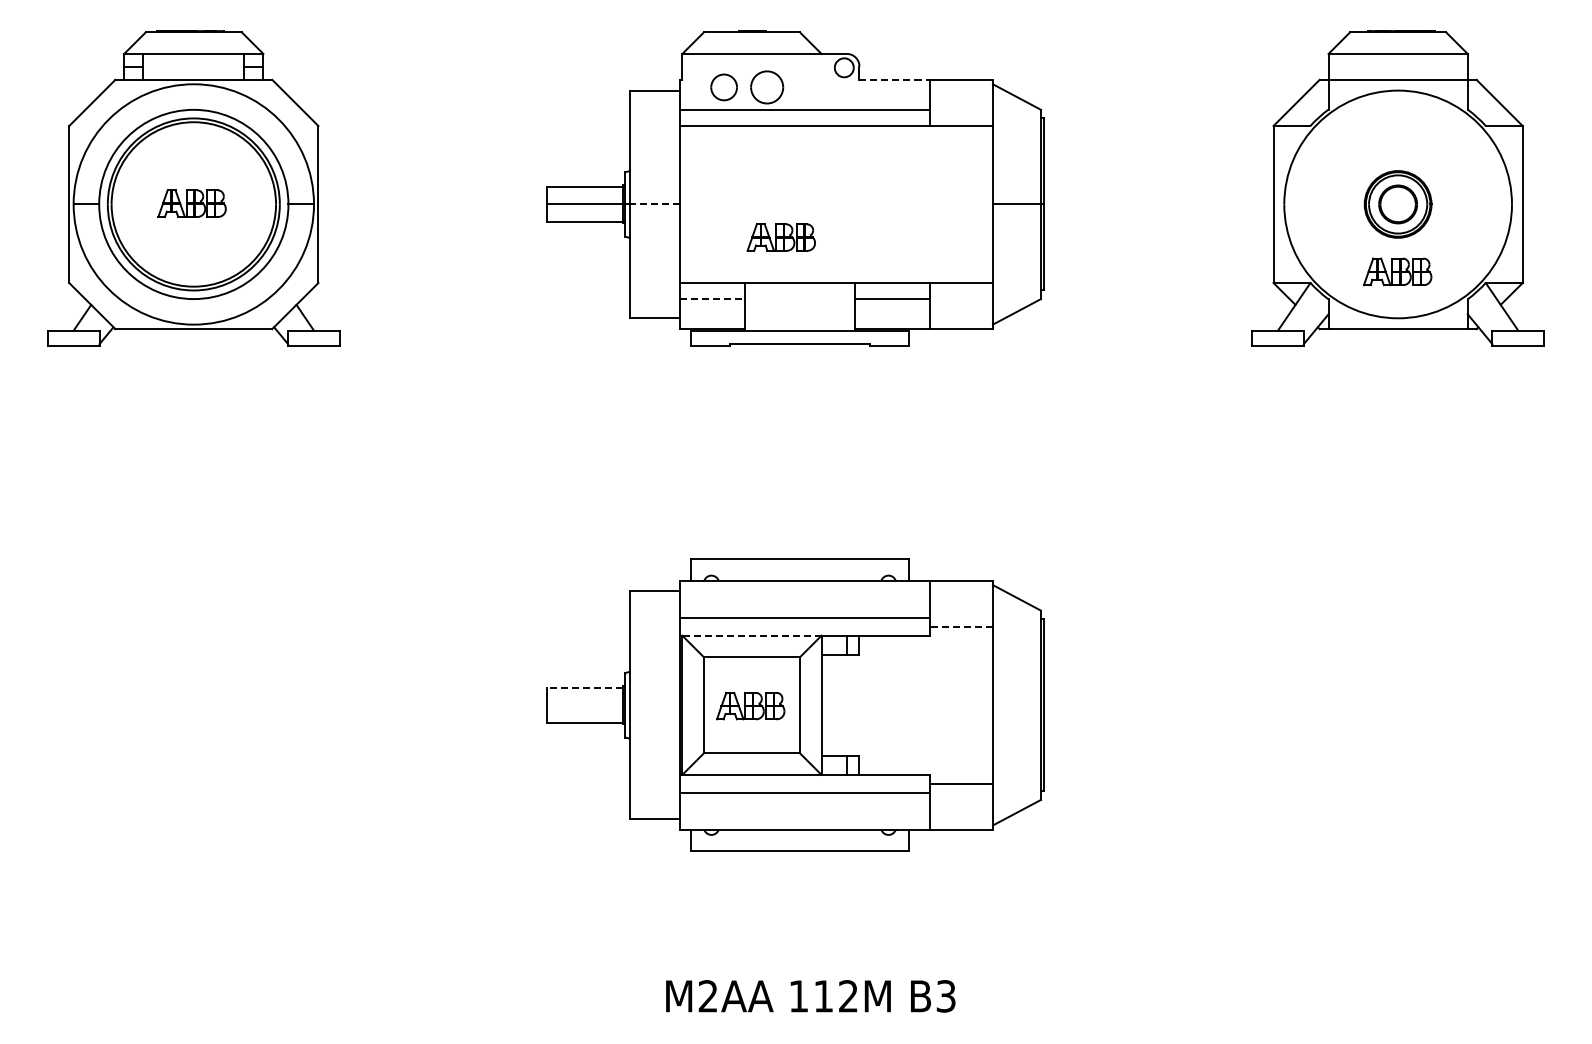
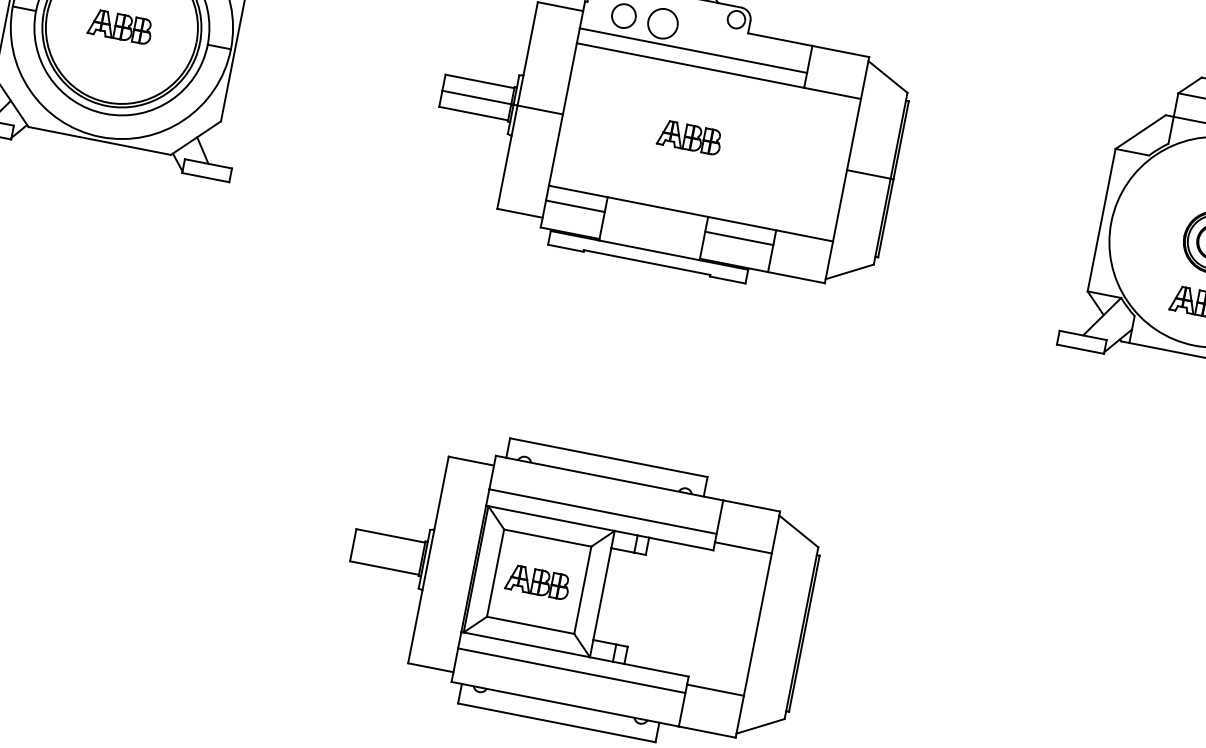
line: (895, 79) -> (780, 39), dashed -> solid
line: (654, 204) -> (539, 109), dashed -> solid
part: (780, 237) -> (689, 137), moved
line: (712, 299) -> (575, 206), dashed -> solid
line: (961, 626) -> (743, 547), dashed -> solid
line: (751, 635) -> (551, 518), dashed -> solid
line: (584, 687) -> (390, 535), dashed -> solid

